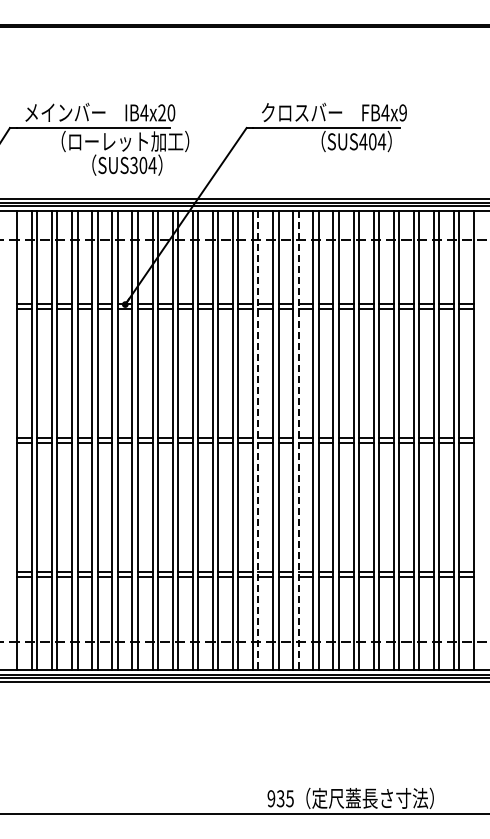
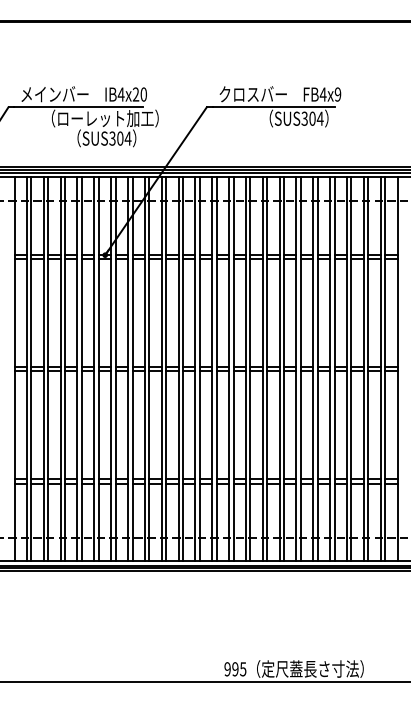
text: (363, 141) -> (304, 118), SUS404 -> SUS304
line: (258, 441) -> (216, 369), dashed -> solid
line: (298, 441) -> (250, 369), dashed -> solid
text: (280, 798) -> (235, 669), 935 -> 995

